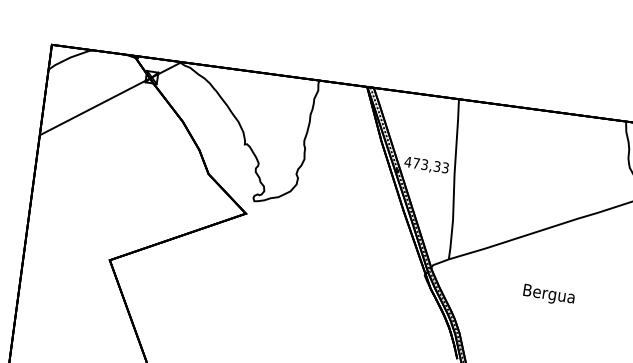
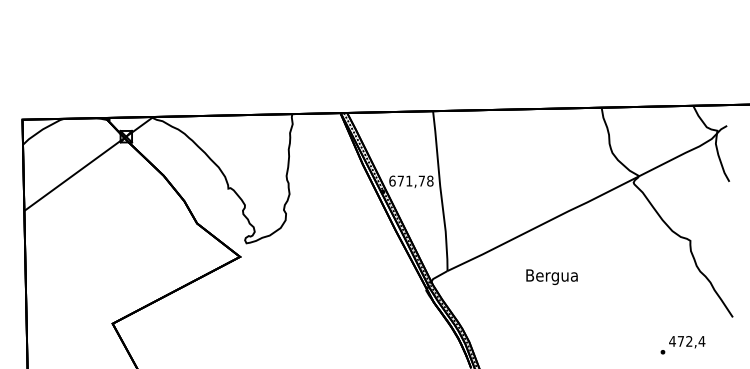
text: (427, 164) -> (411, 180), 473,33 -> 671,78
text: (548, 294) -> (551, 276), moved

